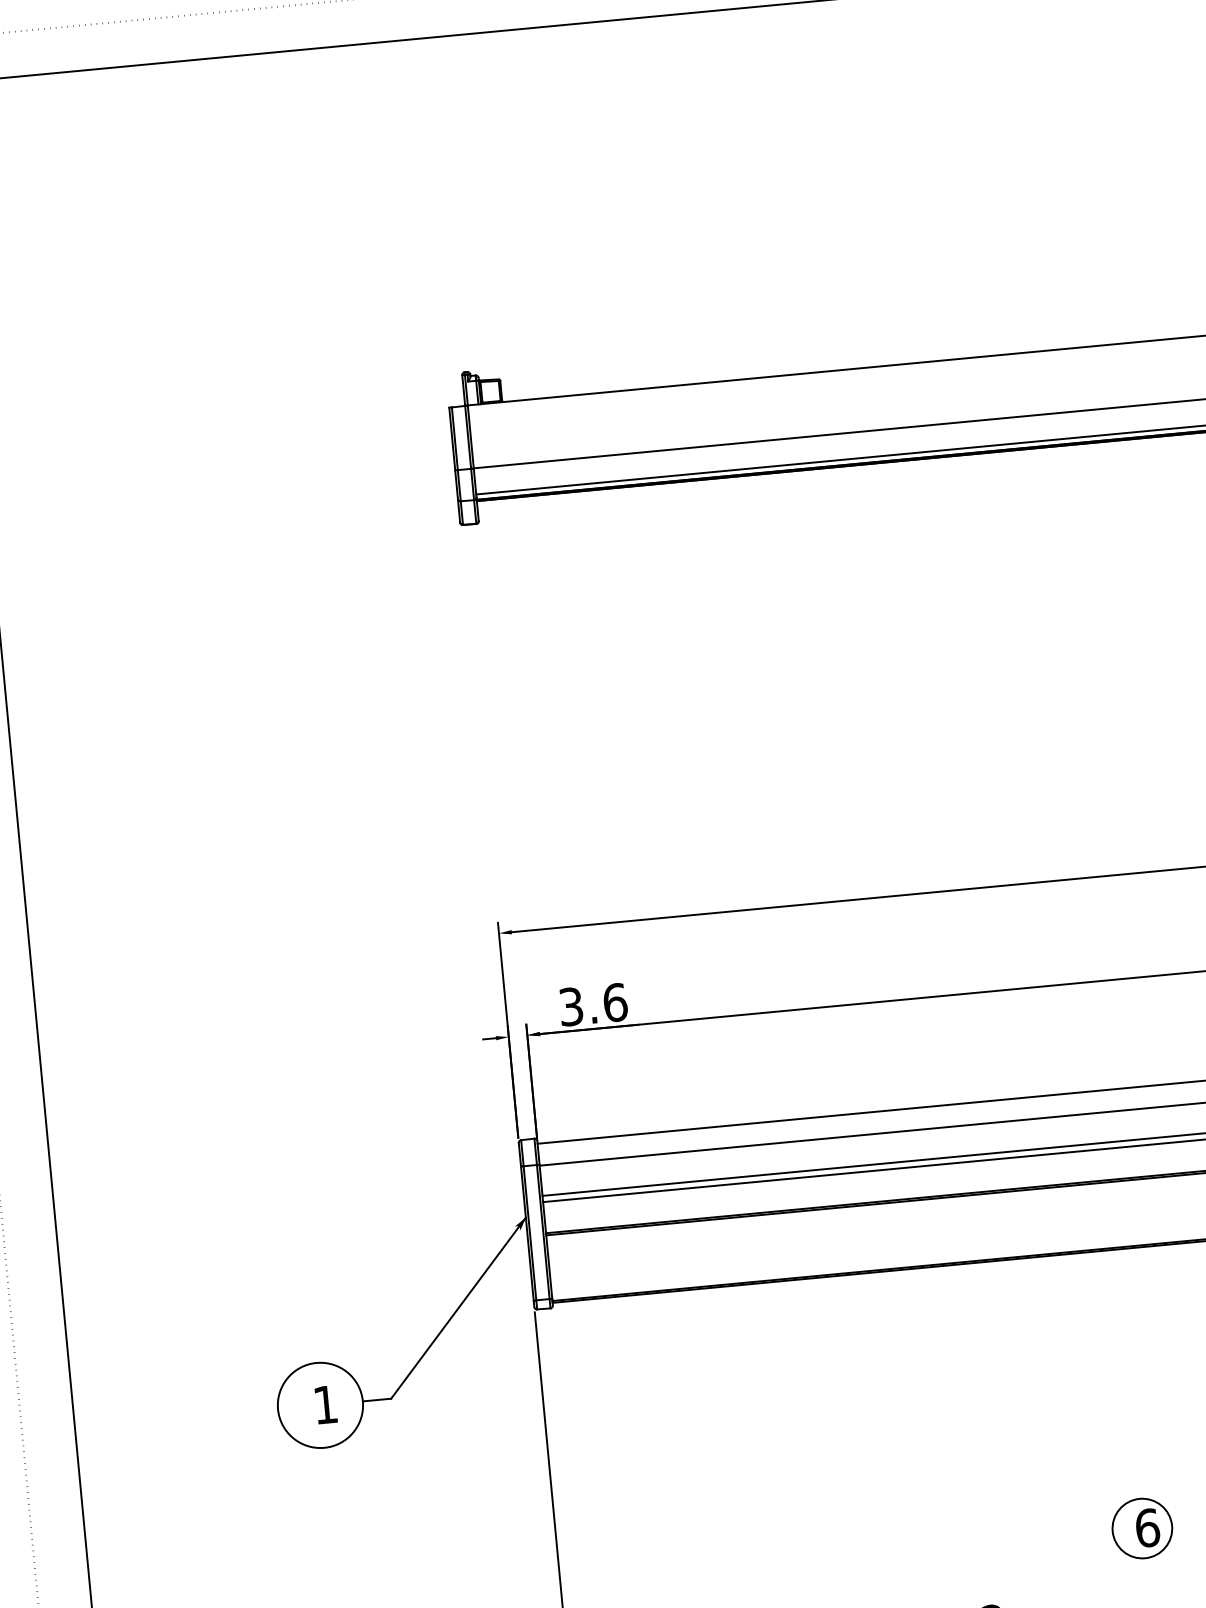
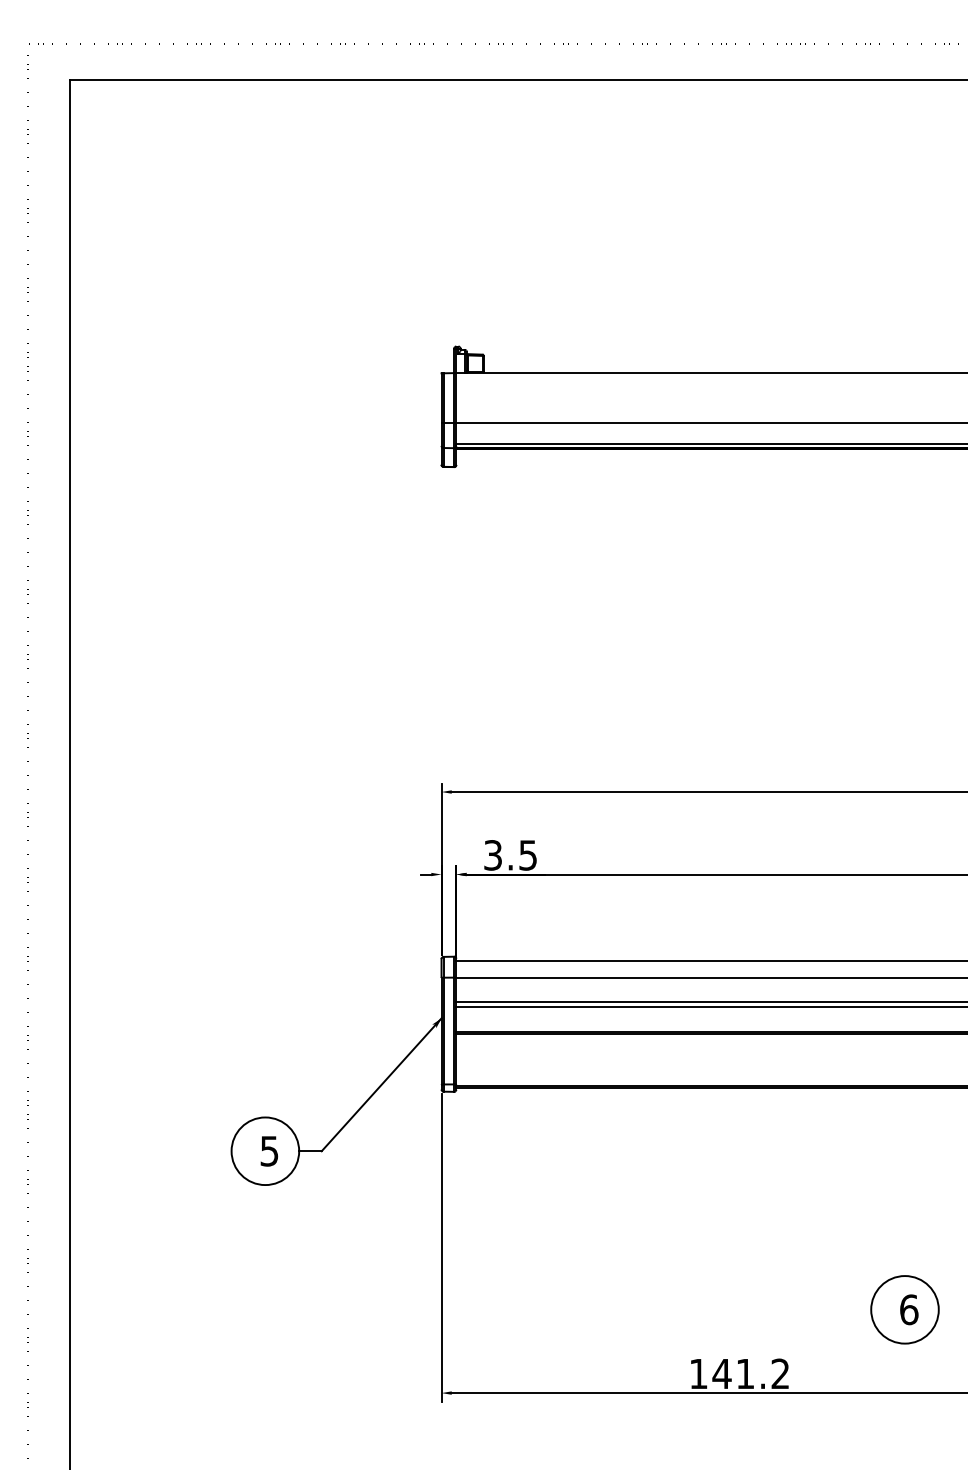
text: (615, 1002) -> (528, 855), 3.6 -> 3.5
text: (325, 1405) -> (269, 1151), 1 -> 5
circle: (1141, 1528) -> (904, 1309), size x1.43

